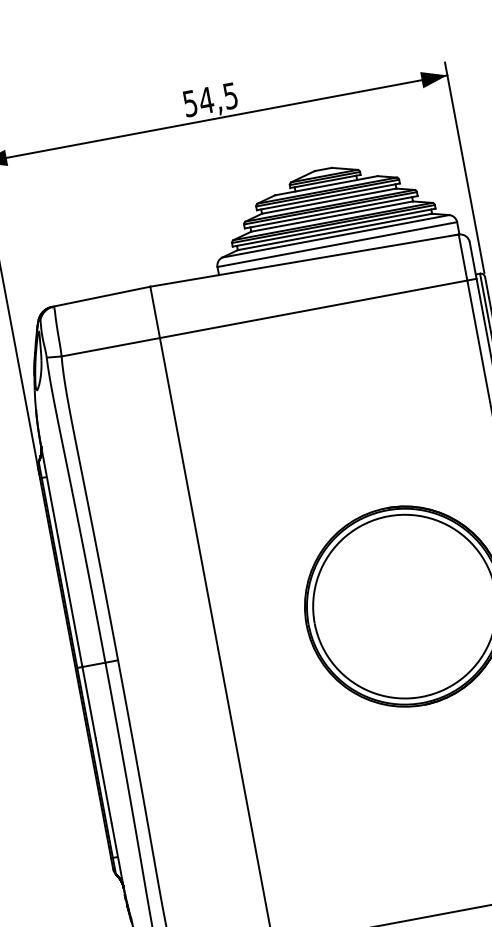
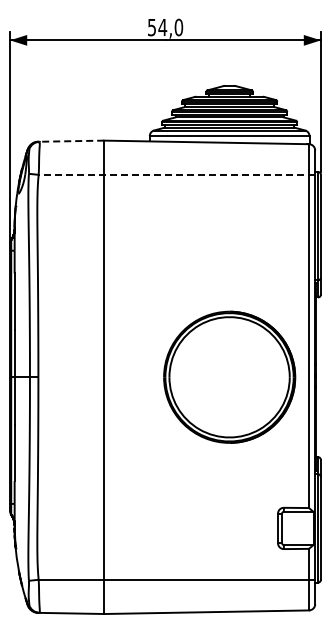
text: (230, 96) -> (178, 27), 54,5 -> 54,0
line: (101, 297) -> (71, 141), solid -> dashed
line: (268, 317) -> (176, 174), solid -> dashed

